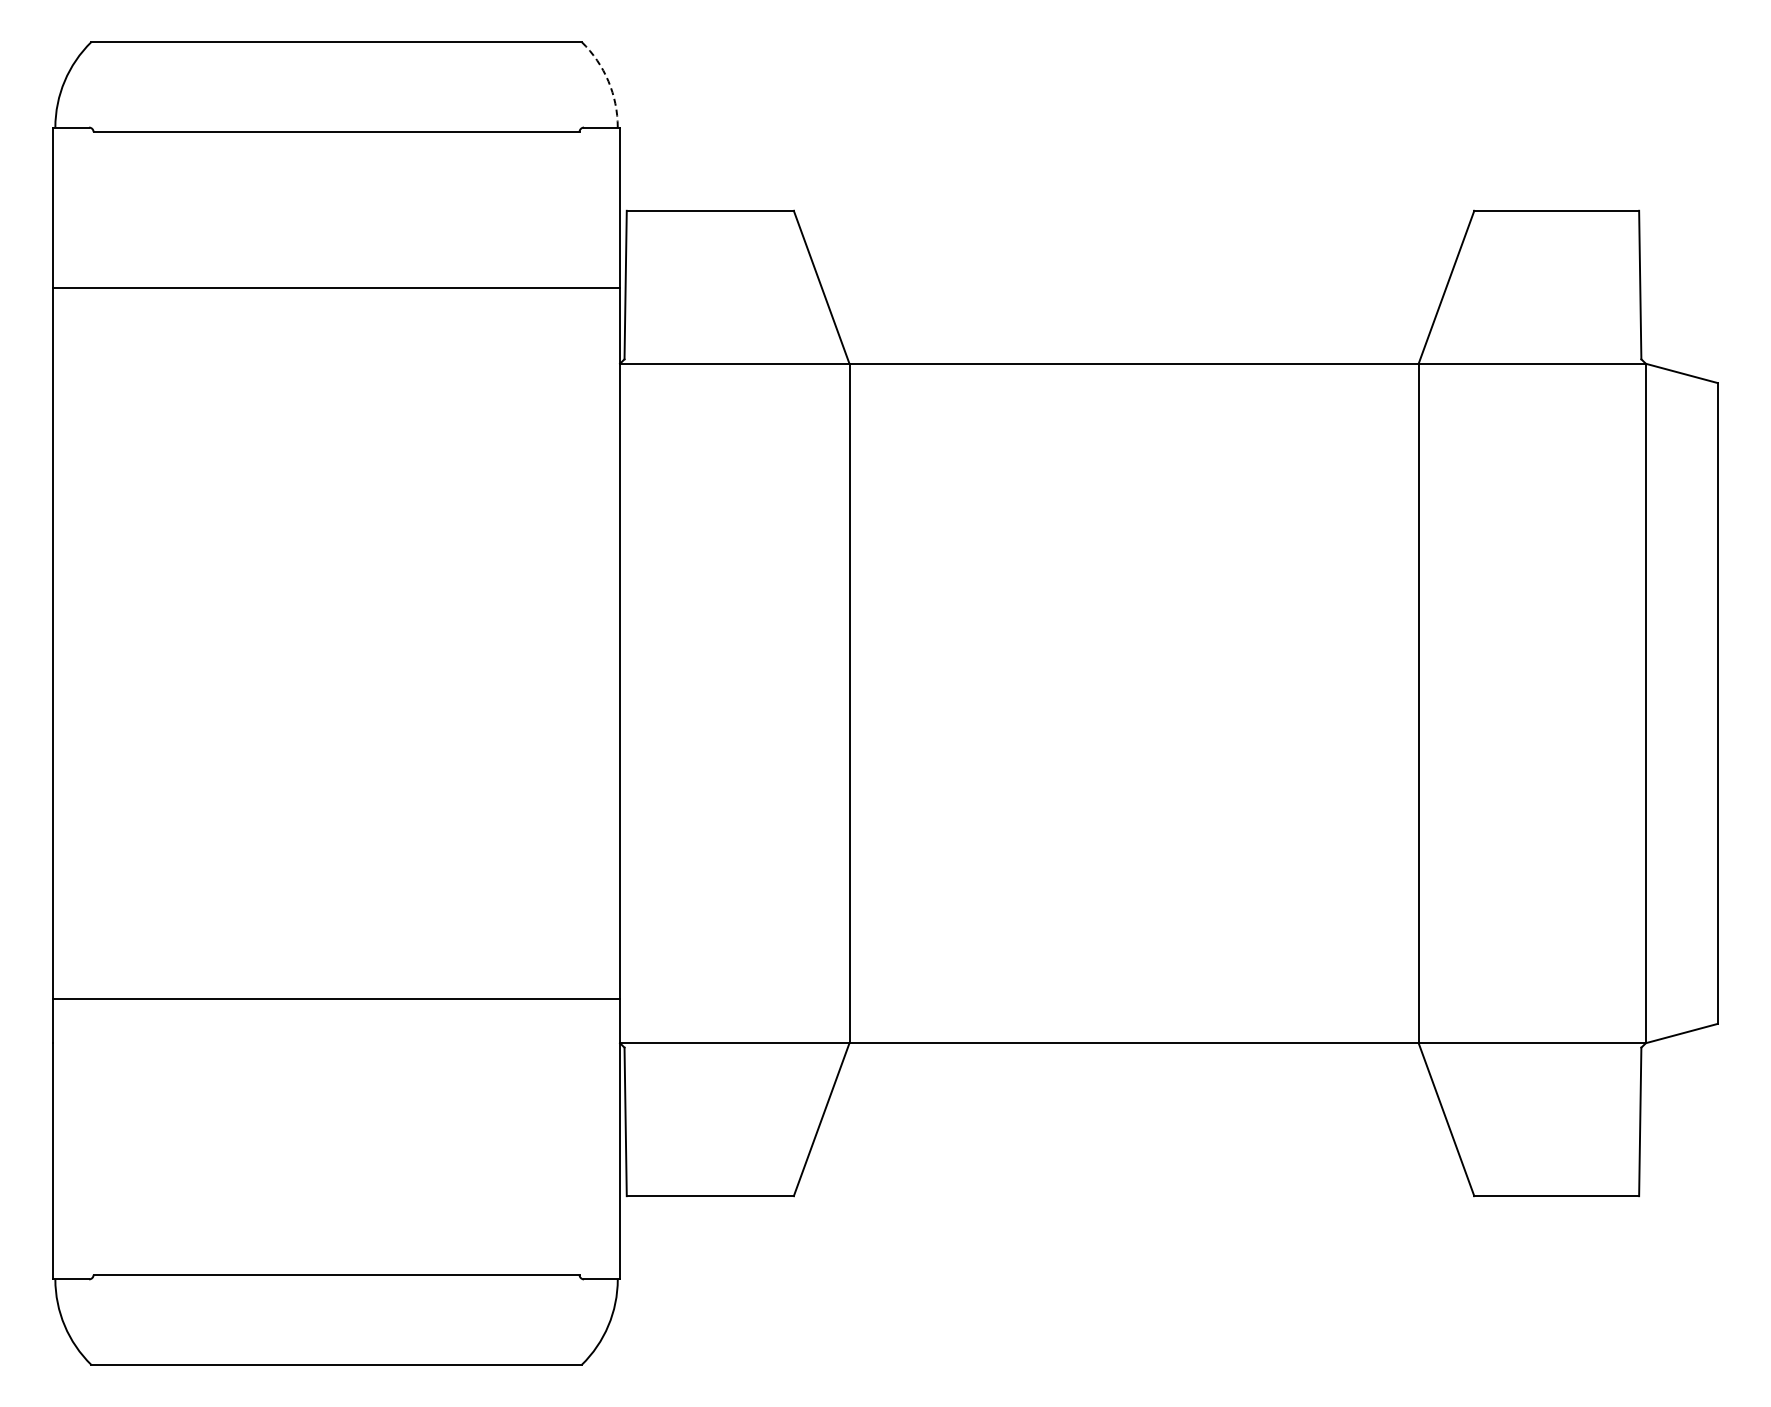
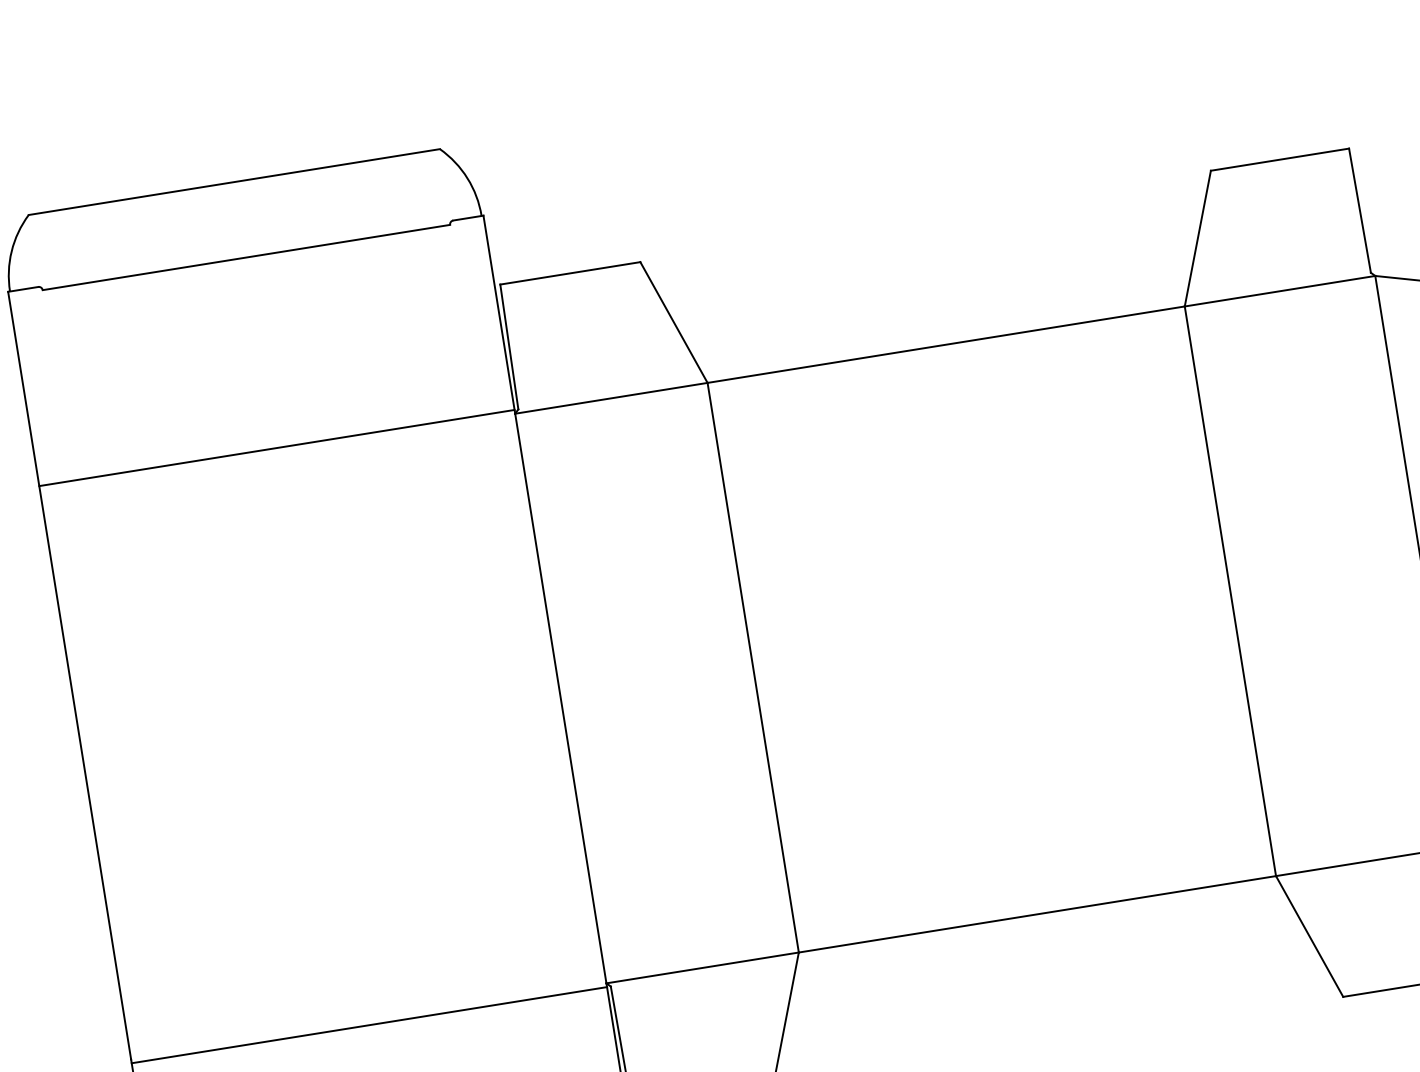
arc: (608, 81) -> (467, 178), dashed -> solid
line: (336, 288) -> (276, 448), moved
line: (336, 998) -> (369, 1025), moved

